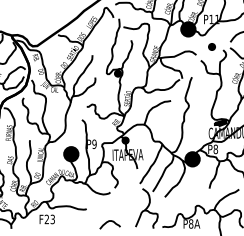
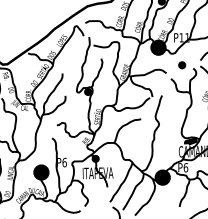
text: (94, 143) -> (64, 161), P9 -> P6
text: (215, 148) -> (185, 166), P8 -> P6

